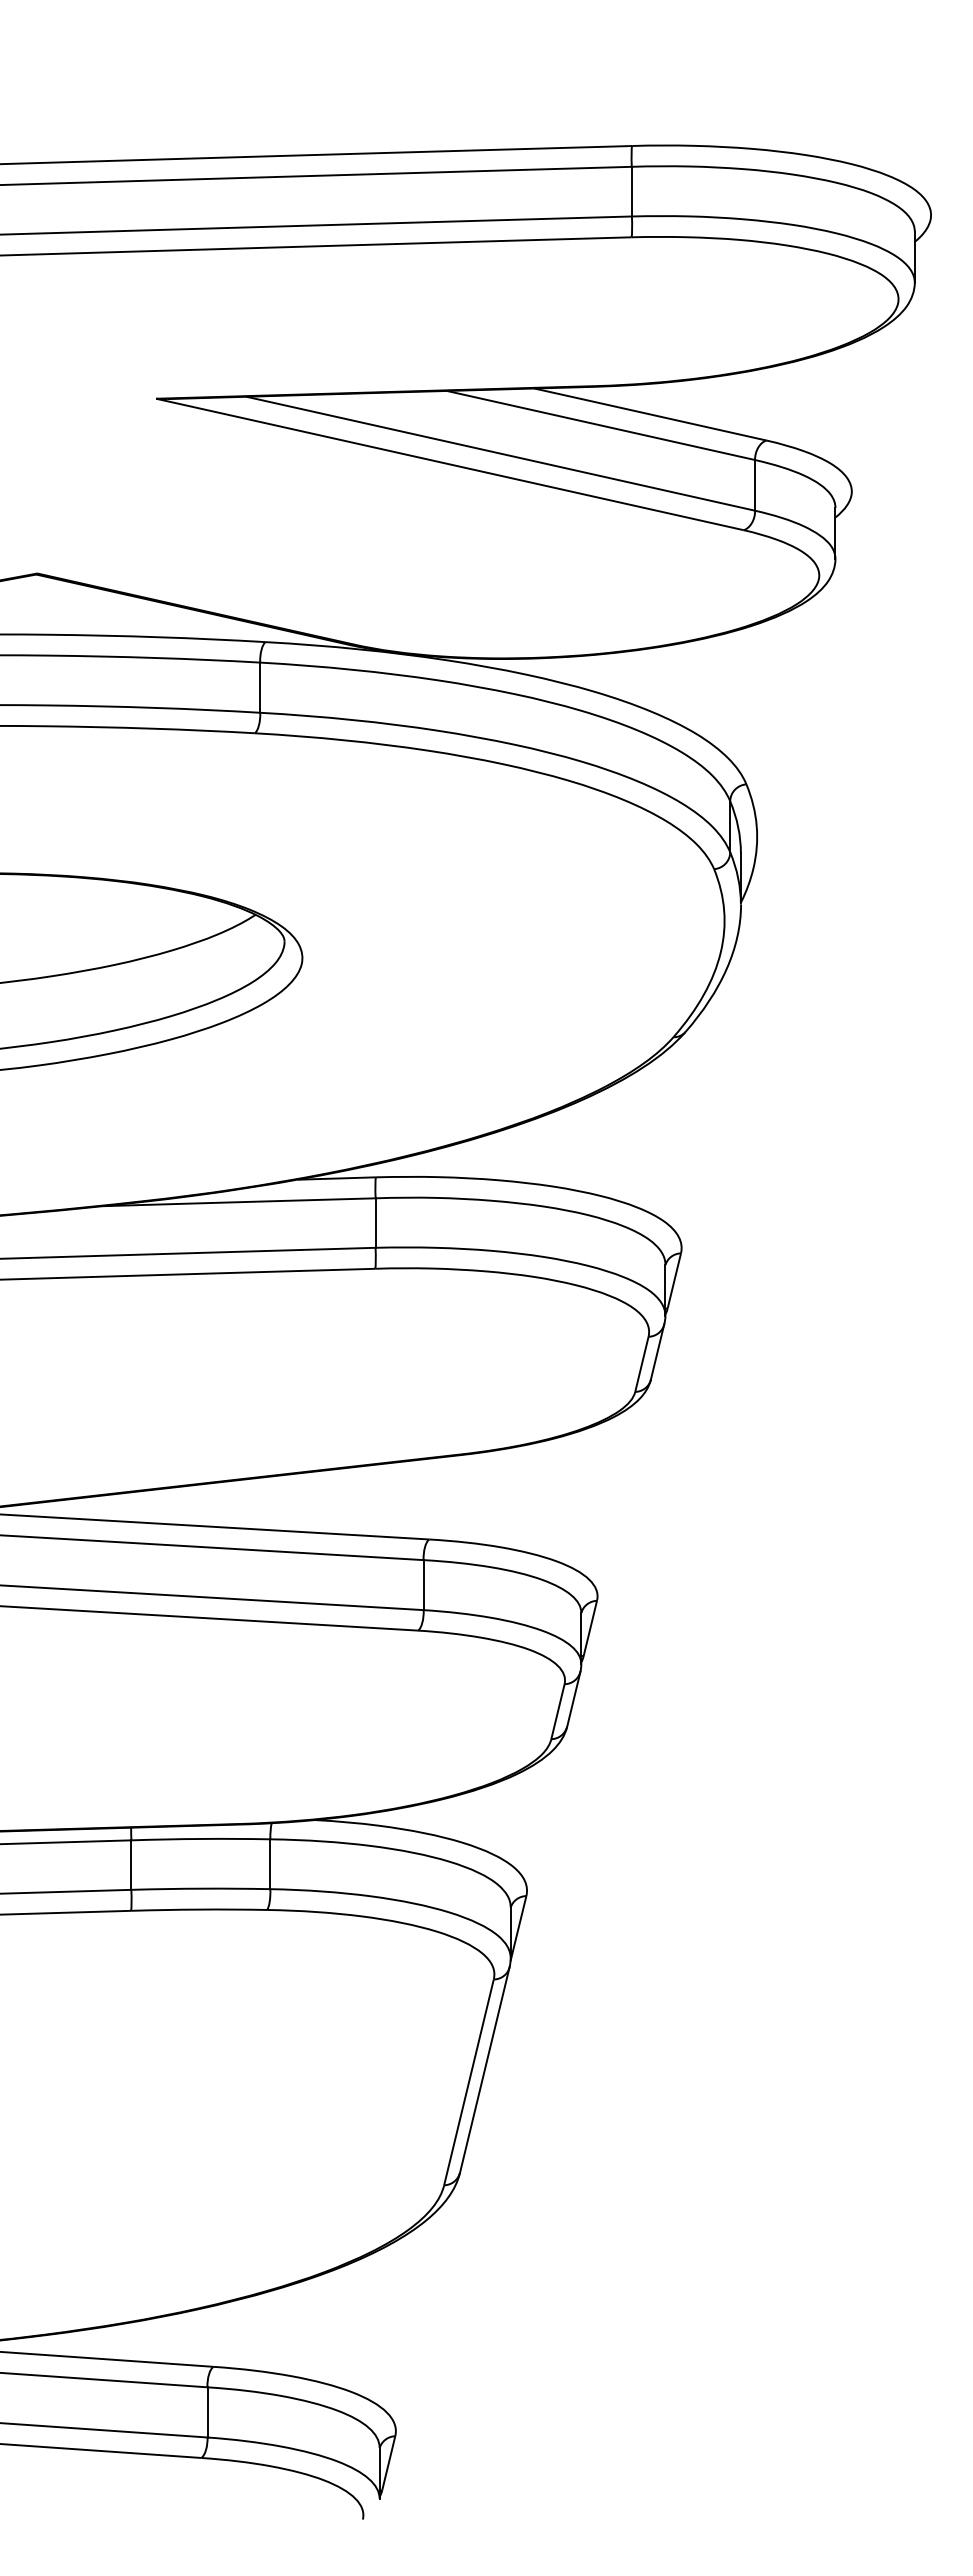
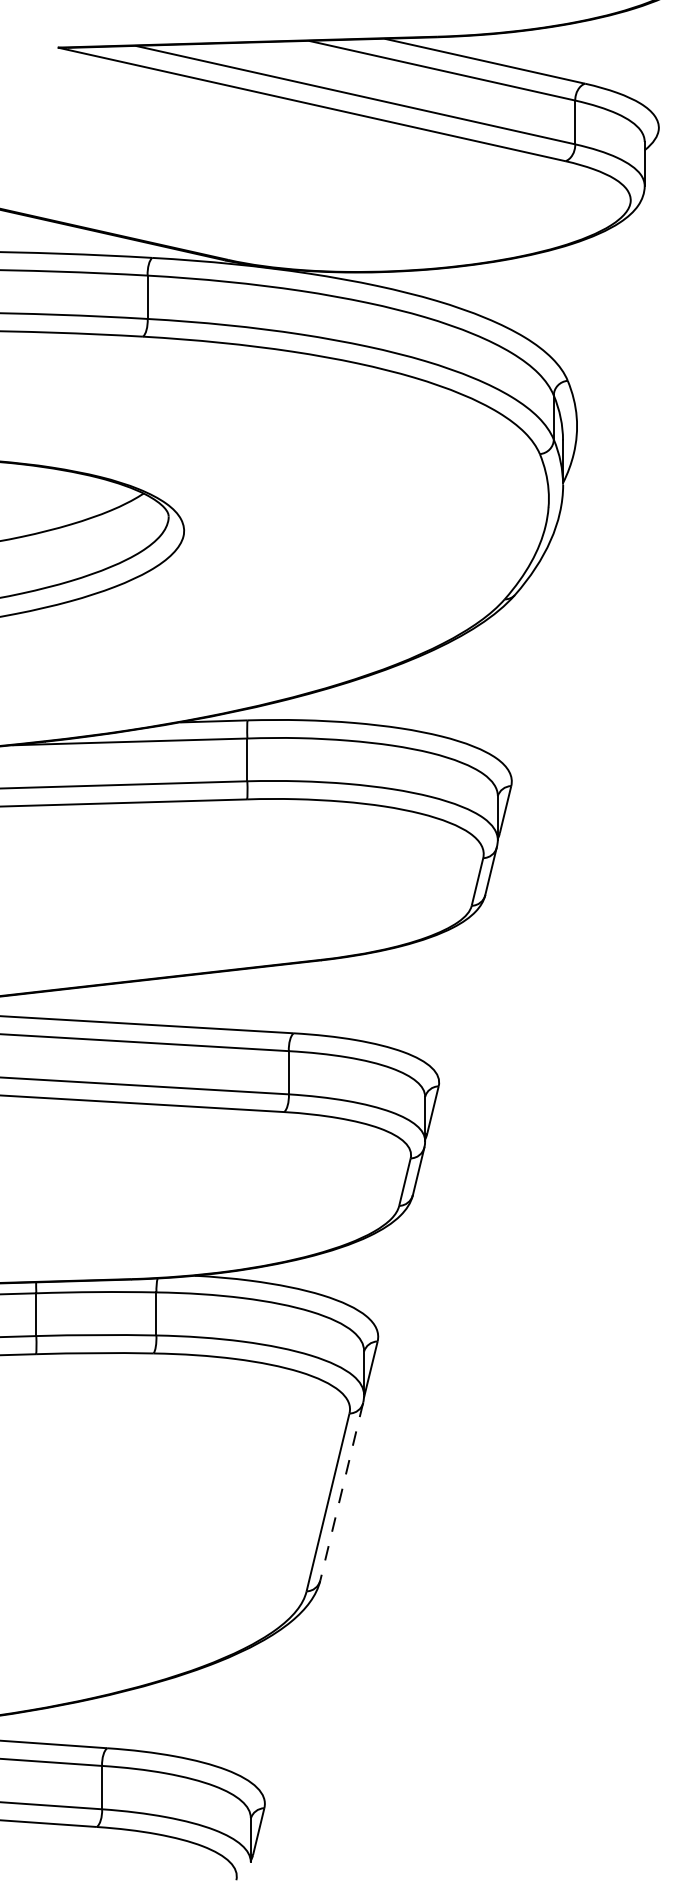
line: (484, 2069) -> (341, 1491), solid -> dashed

